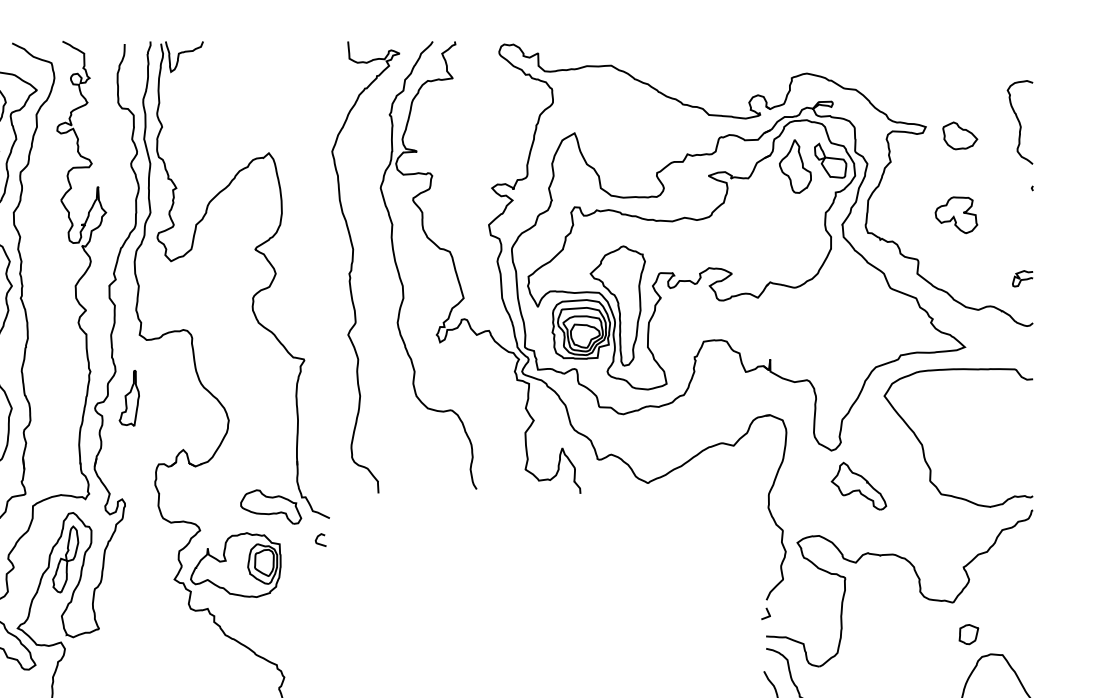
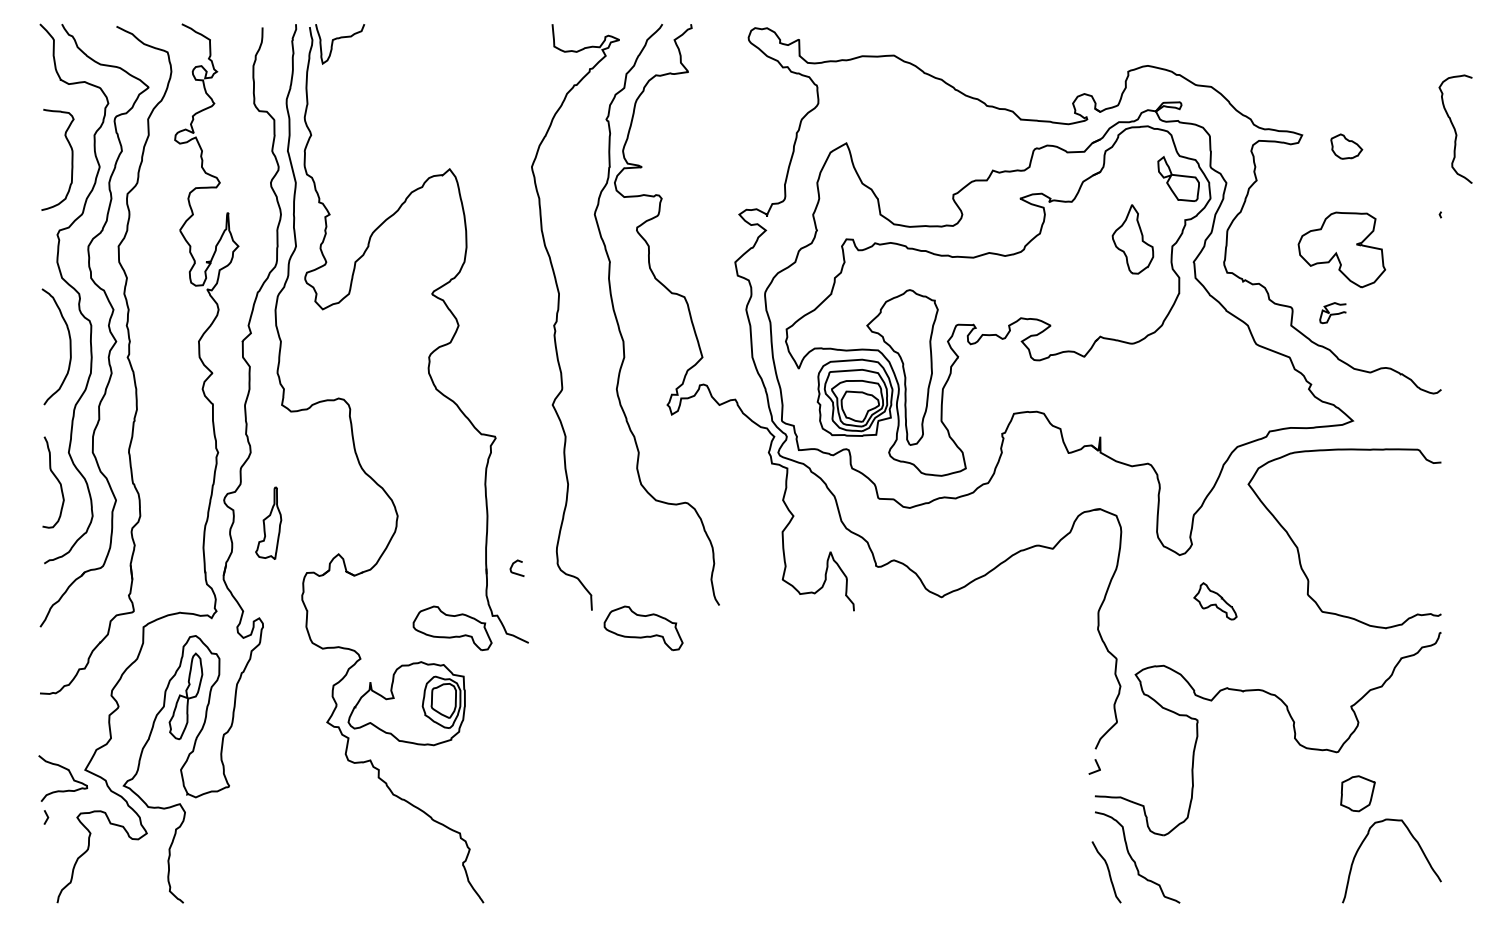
curve: (1020, 121) -> (1455, 128), moved
part: (959, 135) -> (1346, 146), size x0.7
part: (795, 166) -> (1132, 239), moved
part: (956, 215) -> (1341, 249), size x1.6
curve: (1022, 279) -> (1332, 313), moved
part: (129, 397) -> (268, 522), moved
part: (859, 486) -> (1215, 601), size x0.6
part: (418, 507) -> (643, 628), added
curve: (318, 537) -> (513, 565), moved
part: (969, 634) -> (1358, 793), size x1.4

